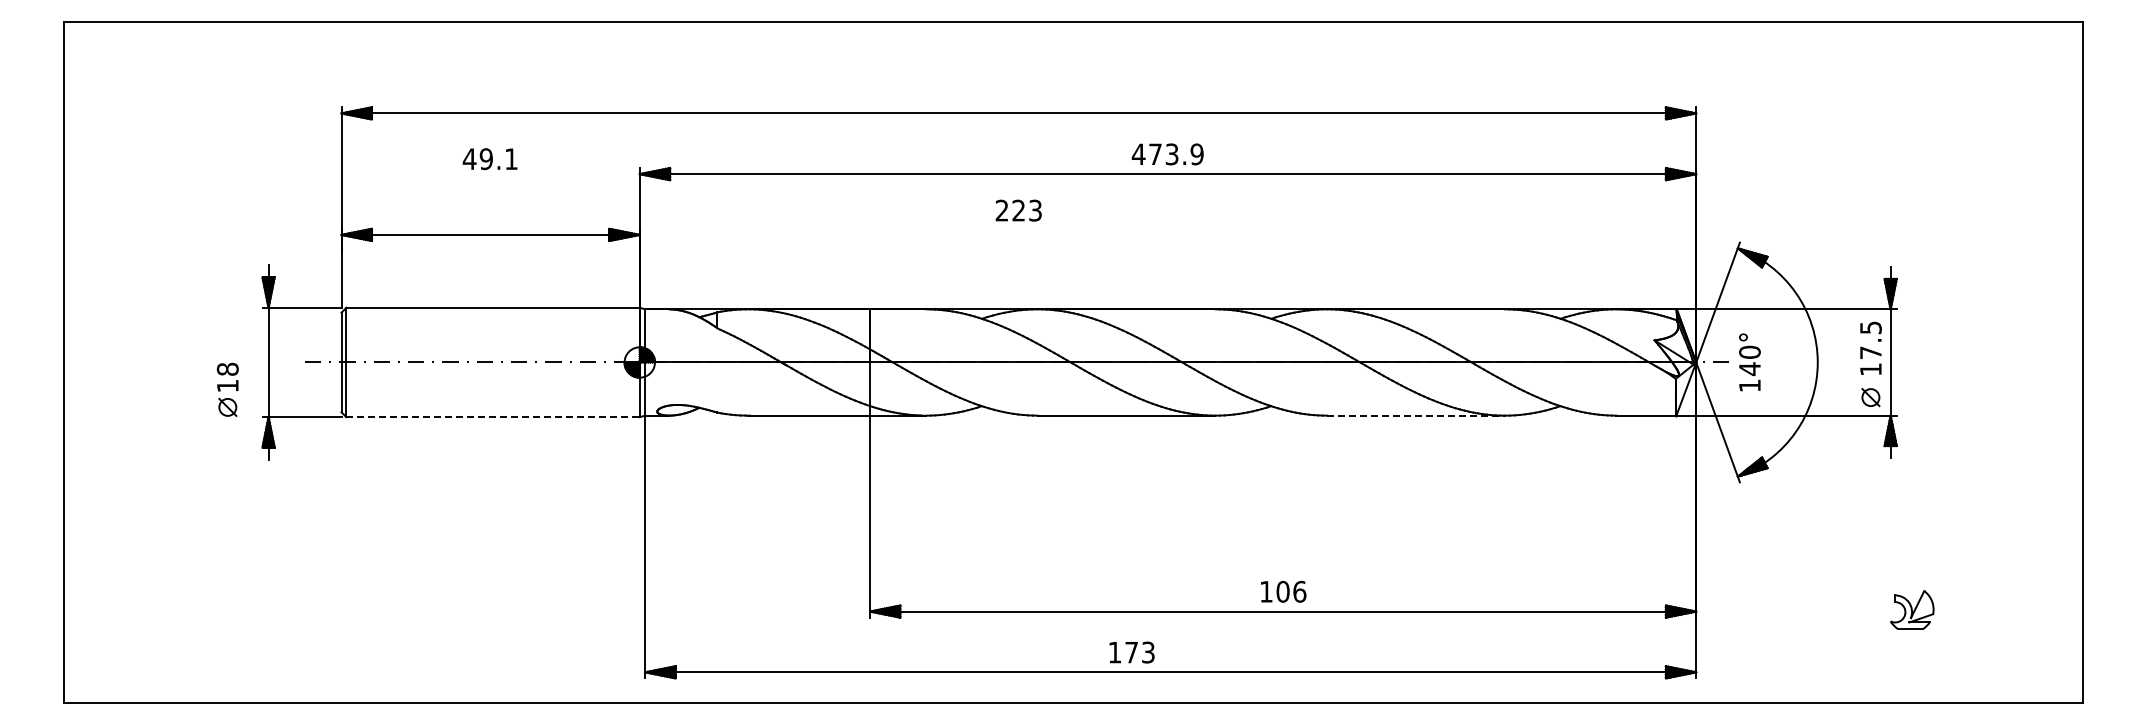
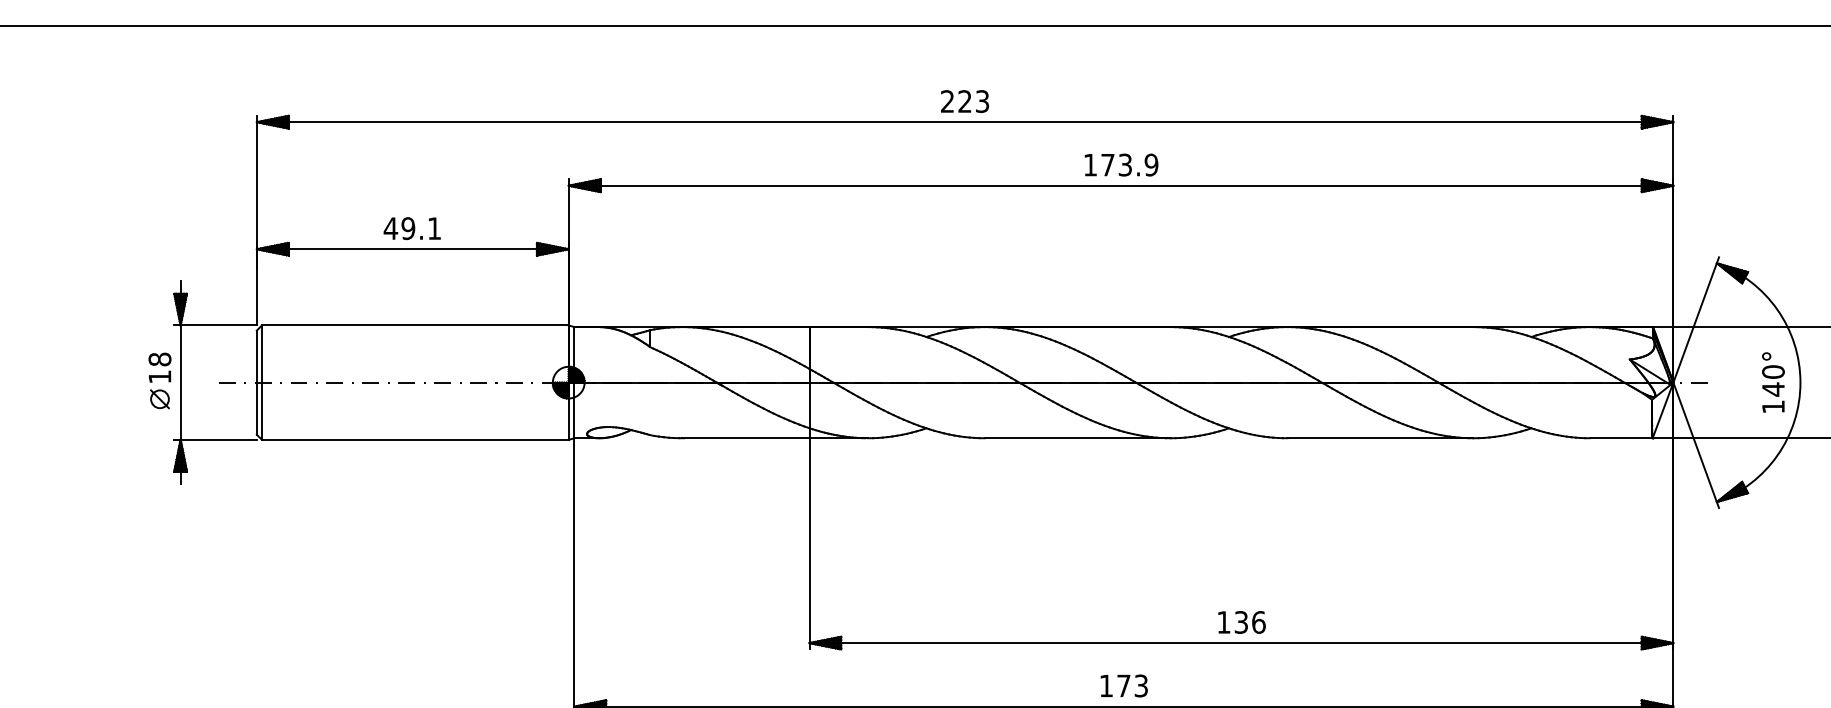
text: (1138, 153) -> (1090, 164), 473.9 -> 173.9
text: (489, 159) -> (411, 228), moved
text: (1018, 210) -> (964, 101), moved
text: (1749, 362) -> (1772, 382), moved
part: (227, 389) -> (159, 380), moved
line: (1415, 415) -> (1379, 438), dashed -> solid
line: (493, 417) -> (415, 440), dashed -> solid
text: (1282, 591) -> (1240, 622), 106 -> 136
text: (1131, 652) -> (1123, 685), moved

